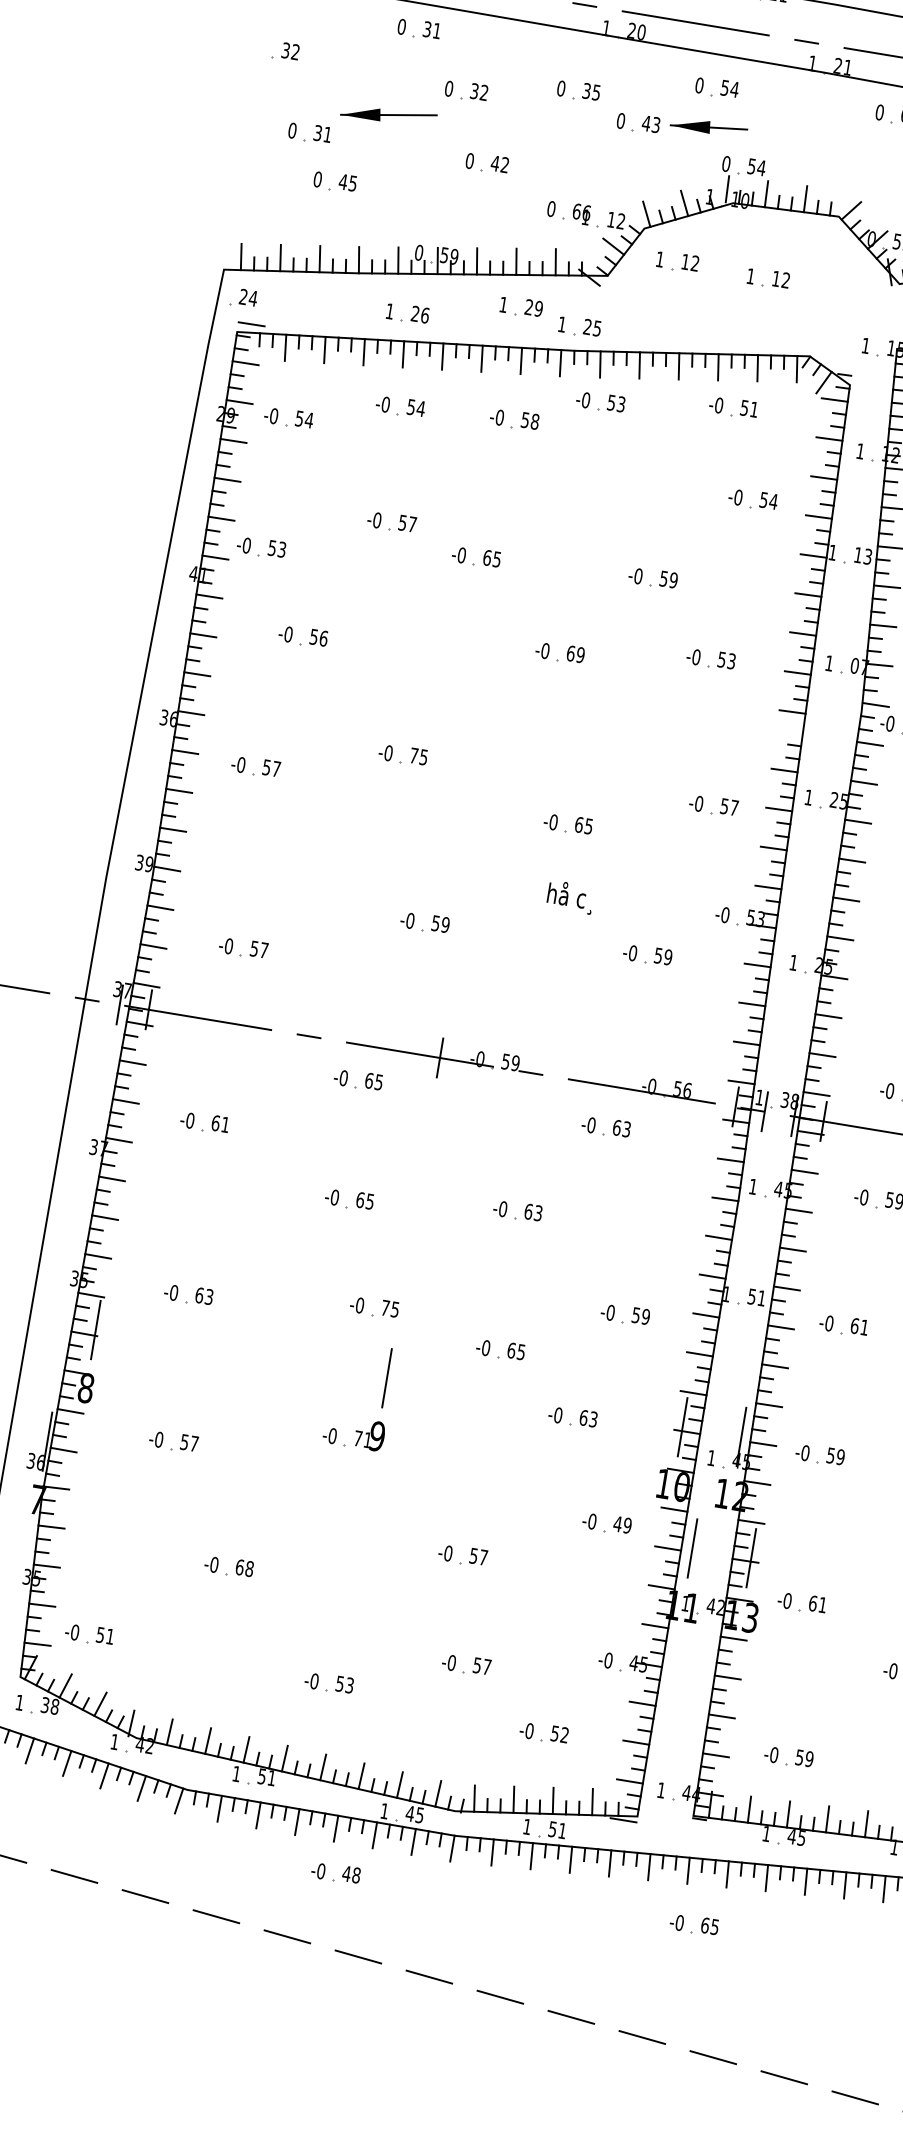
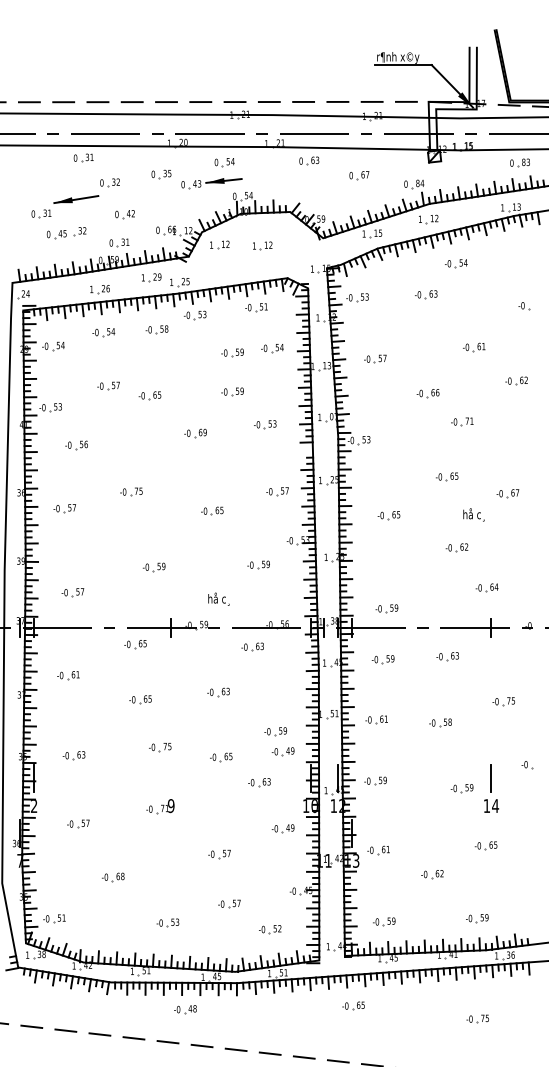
part: (284, 51) -> (79, 231), moved
part: (465, 221) -> (119, 242), added
part: (666, 494) -> (232, 352), added
text: (569, 895) -> (218, 598), moved
part: (632, 1359) -> (282, 751), added
line: (387, 1378) -> (171, 778), removed
text: (84, 1389) -> (33, 806), 8 -> 2
line: (693, 1548) -> (324, 833), removed

